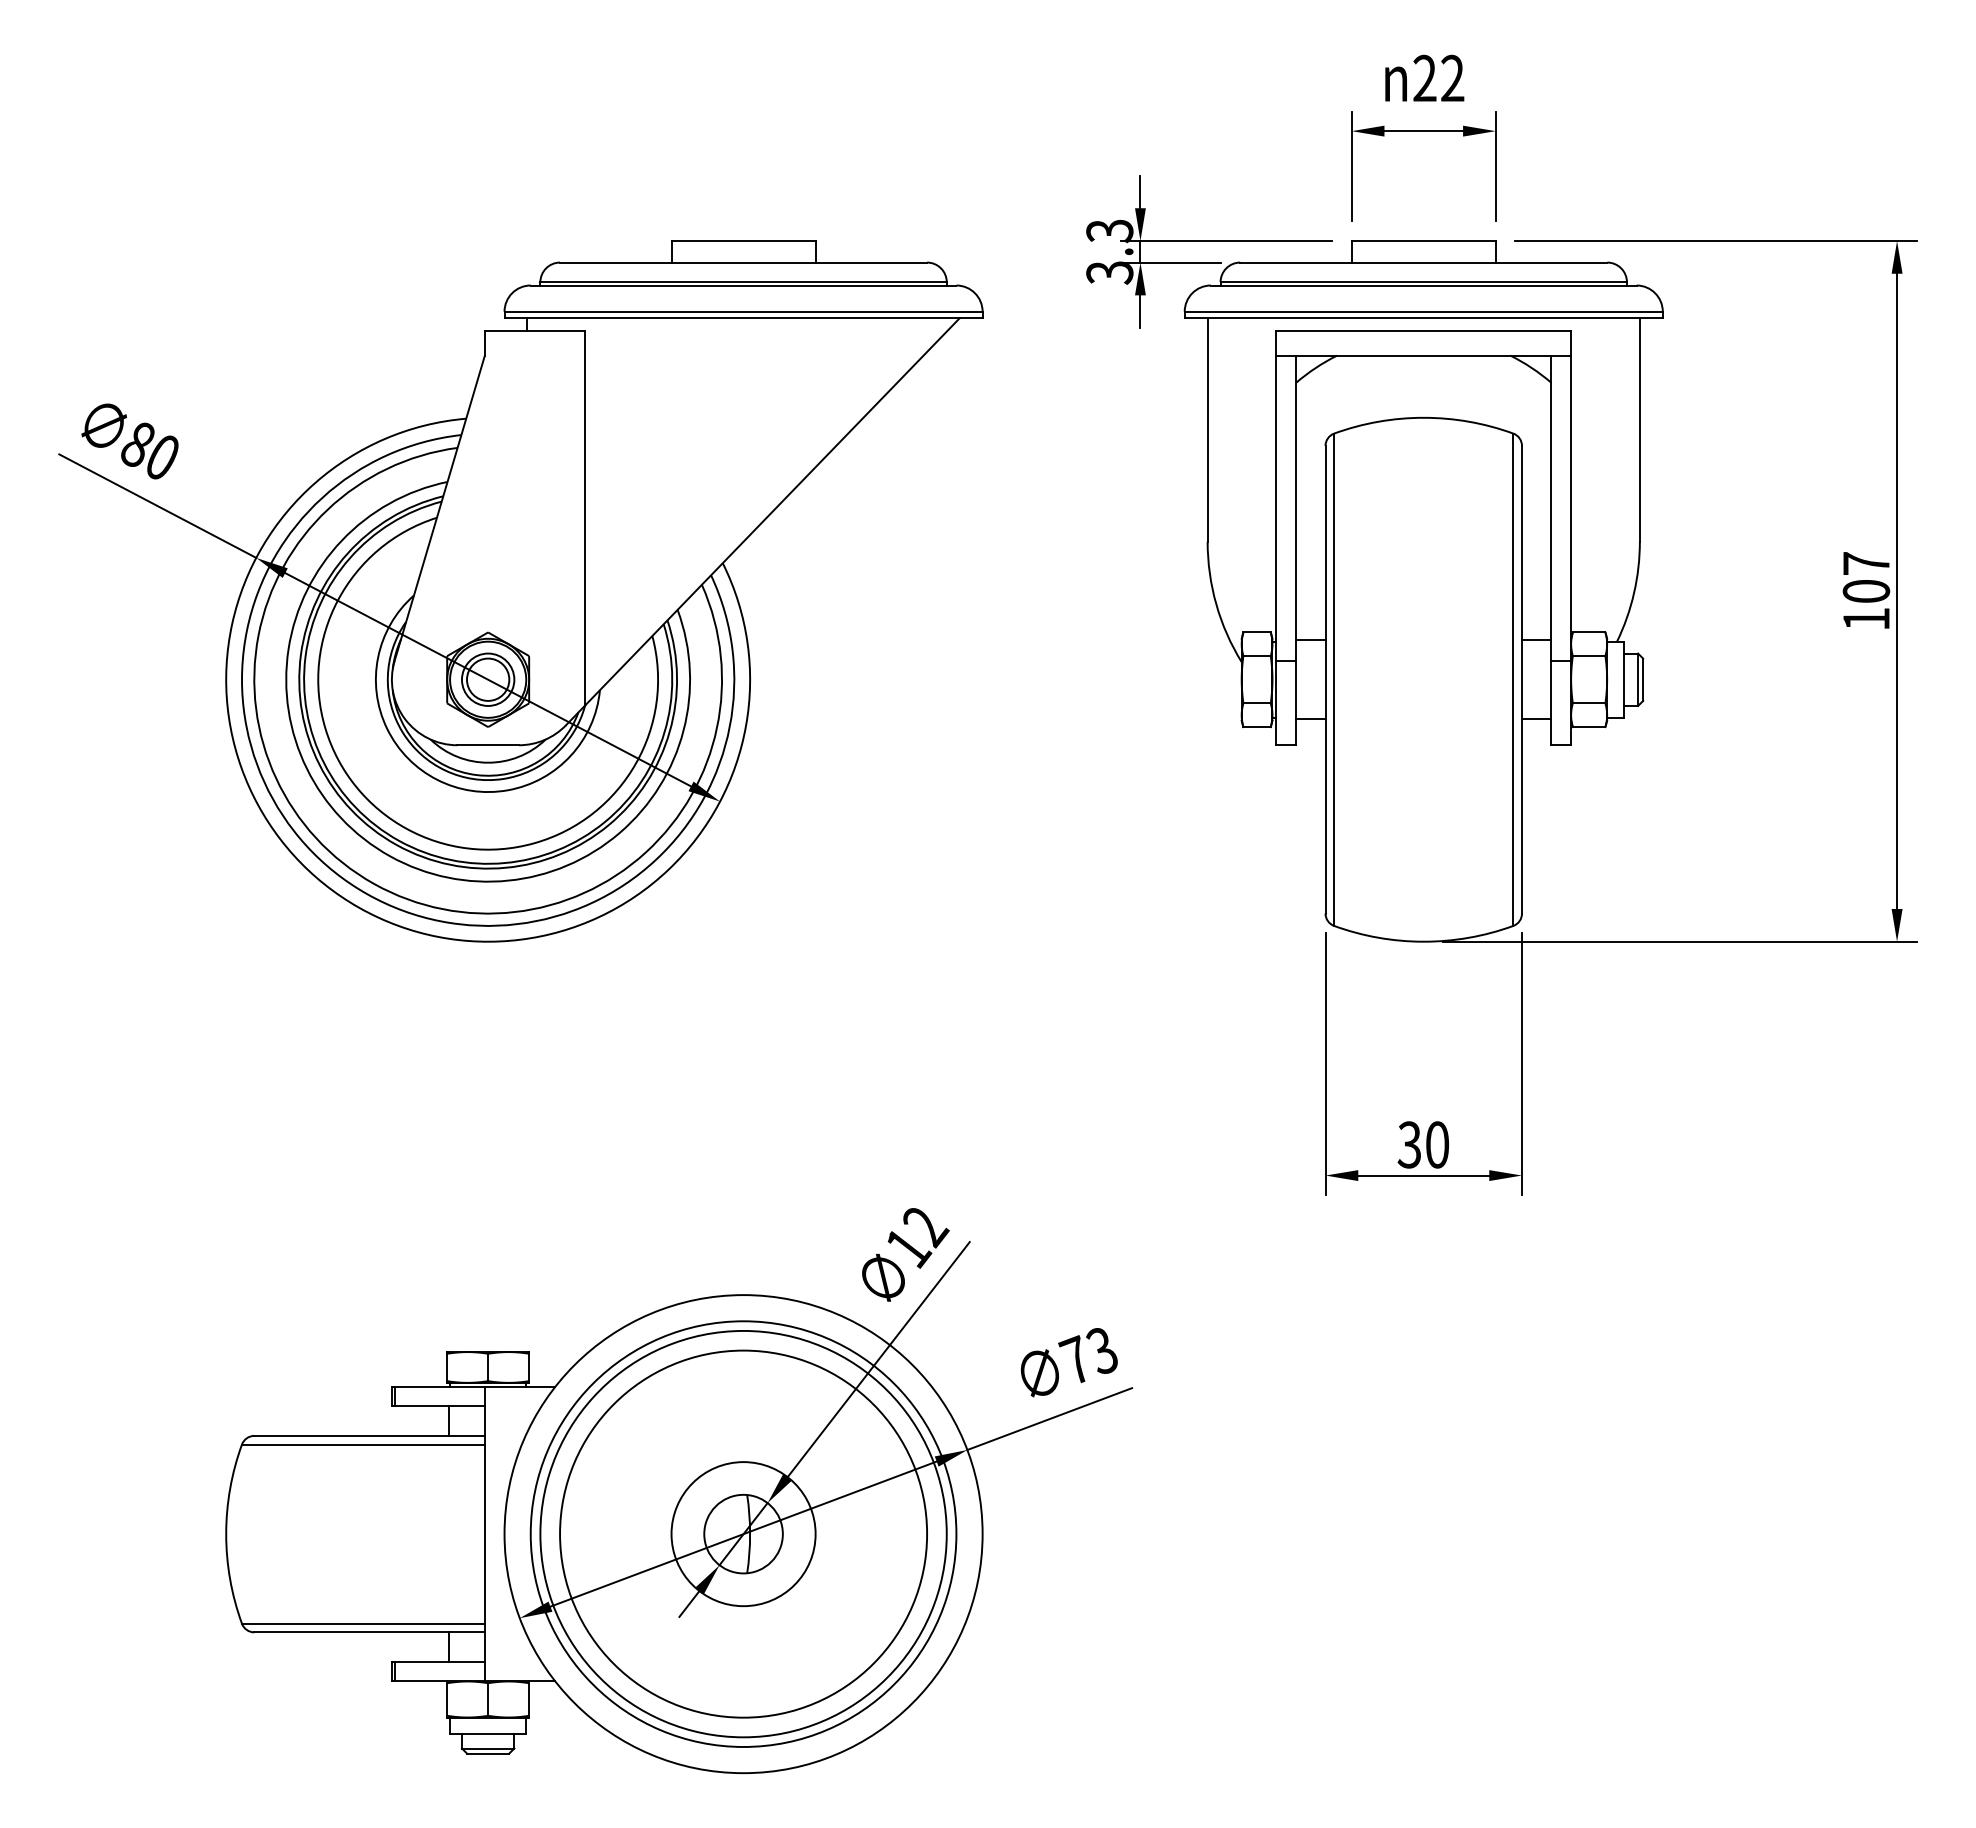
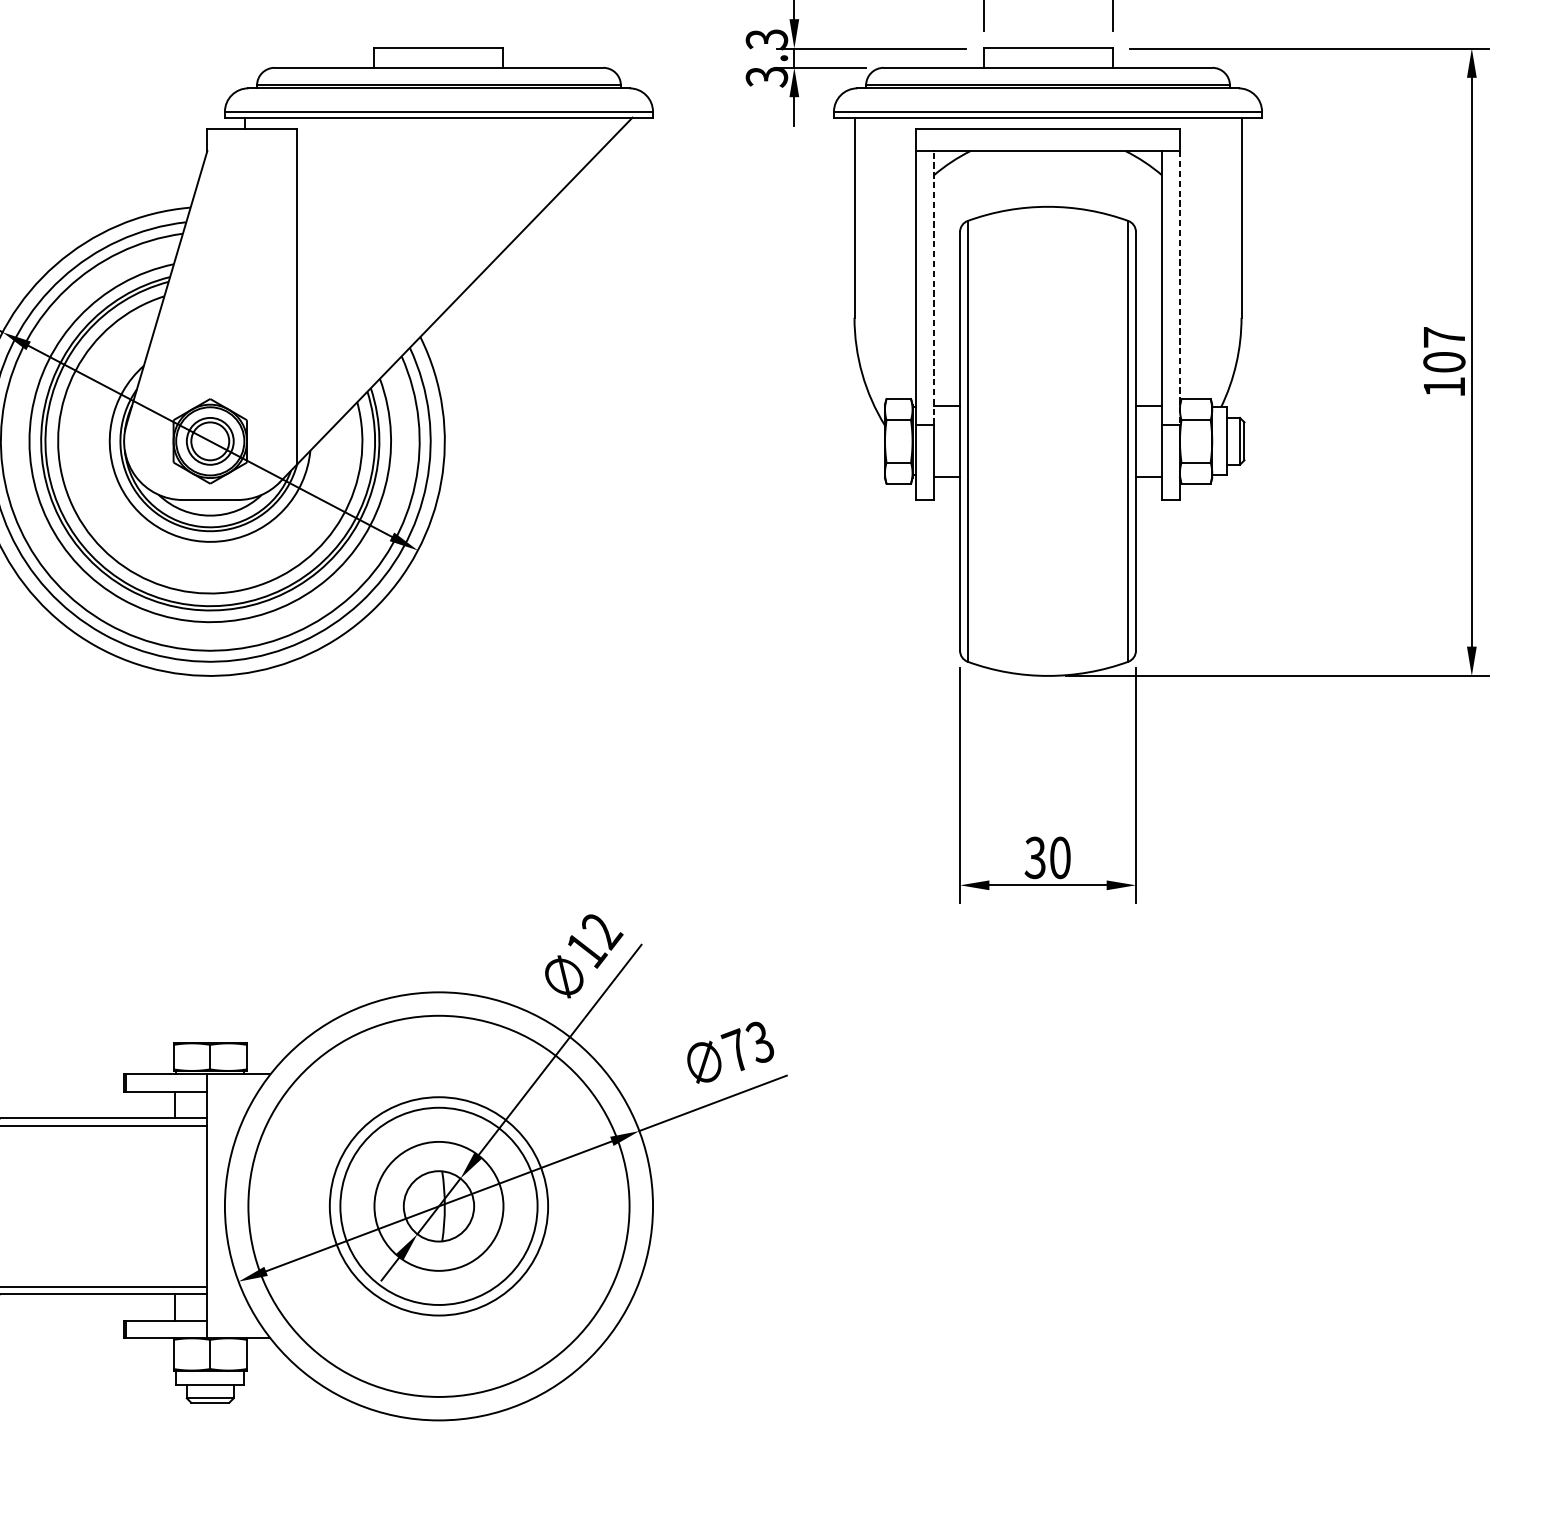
line: (1296, 508) -> (934, 288), solid -> dashed
line: (1571, 508) -> (1180, 288), solid -> dashed
circle: (743, 1533) -> (438, 1205), size x0.6
circle: (743, 1533) -> (438, 1205), size x0.6

